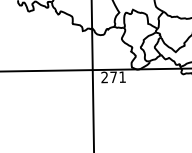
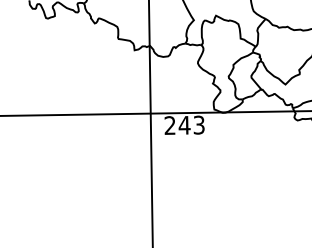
text: (117, 77) -> (190, 125), 271 -> 243

